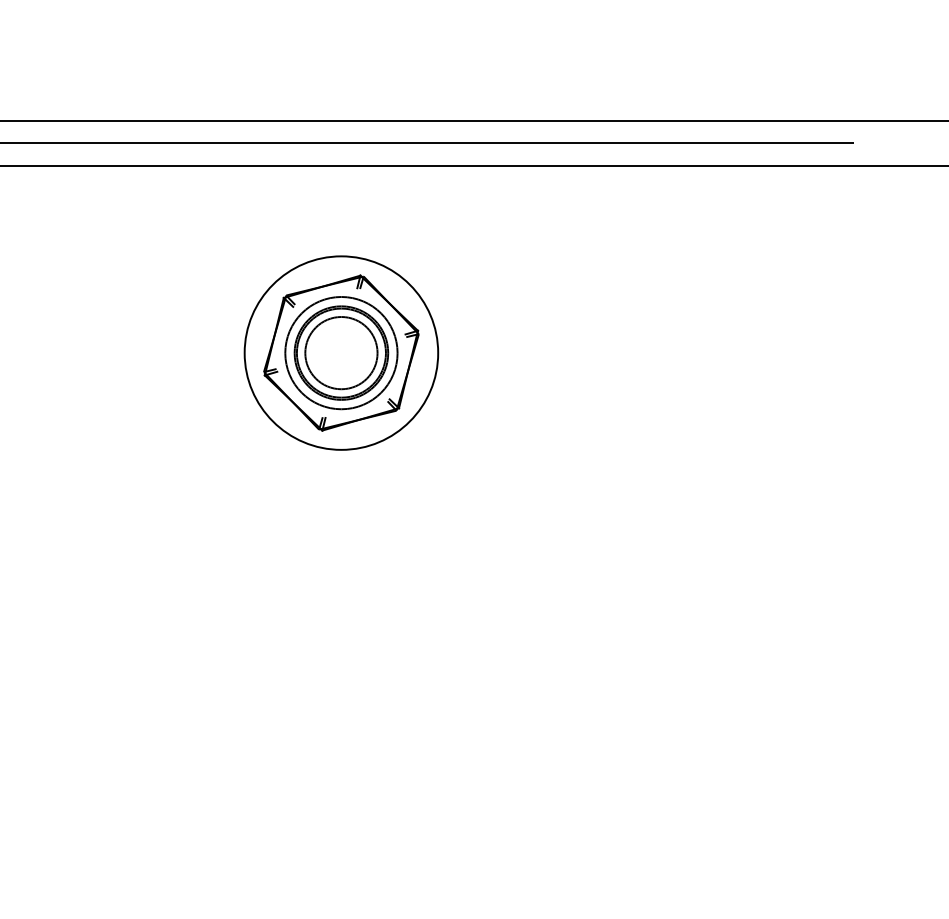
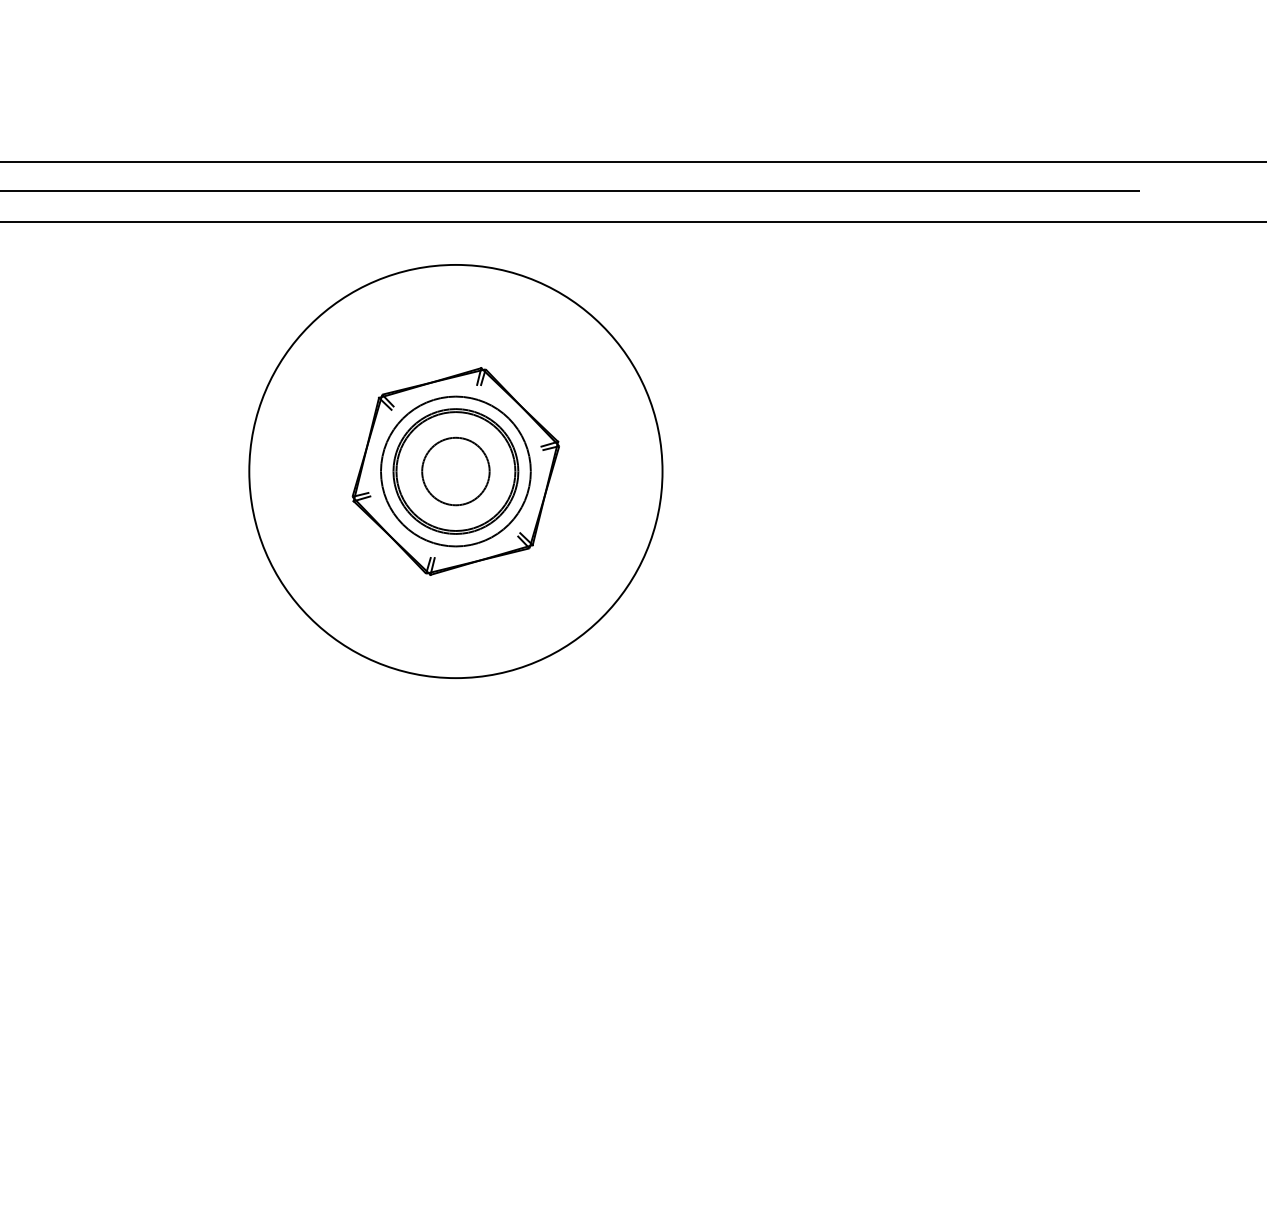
circle: (341, 353) -> (455, 471), size x0.7
circle: (341, 353) -> (455, 471), size x1.6

